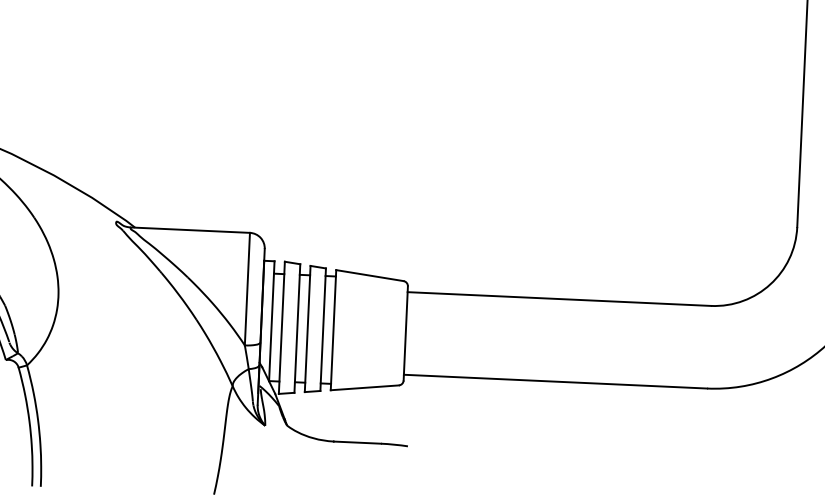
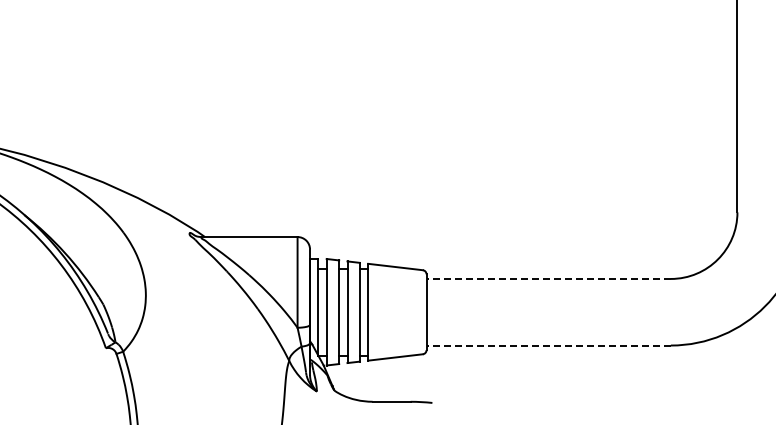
line: (559, 298) -> (548, 278), solid -> dashed
line: (555, 381) -> (548, 345), solid -> dashed

